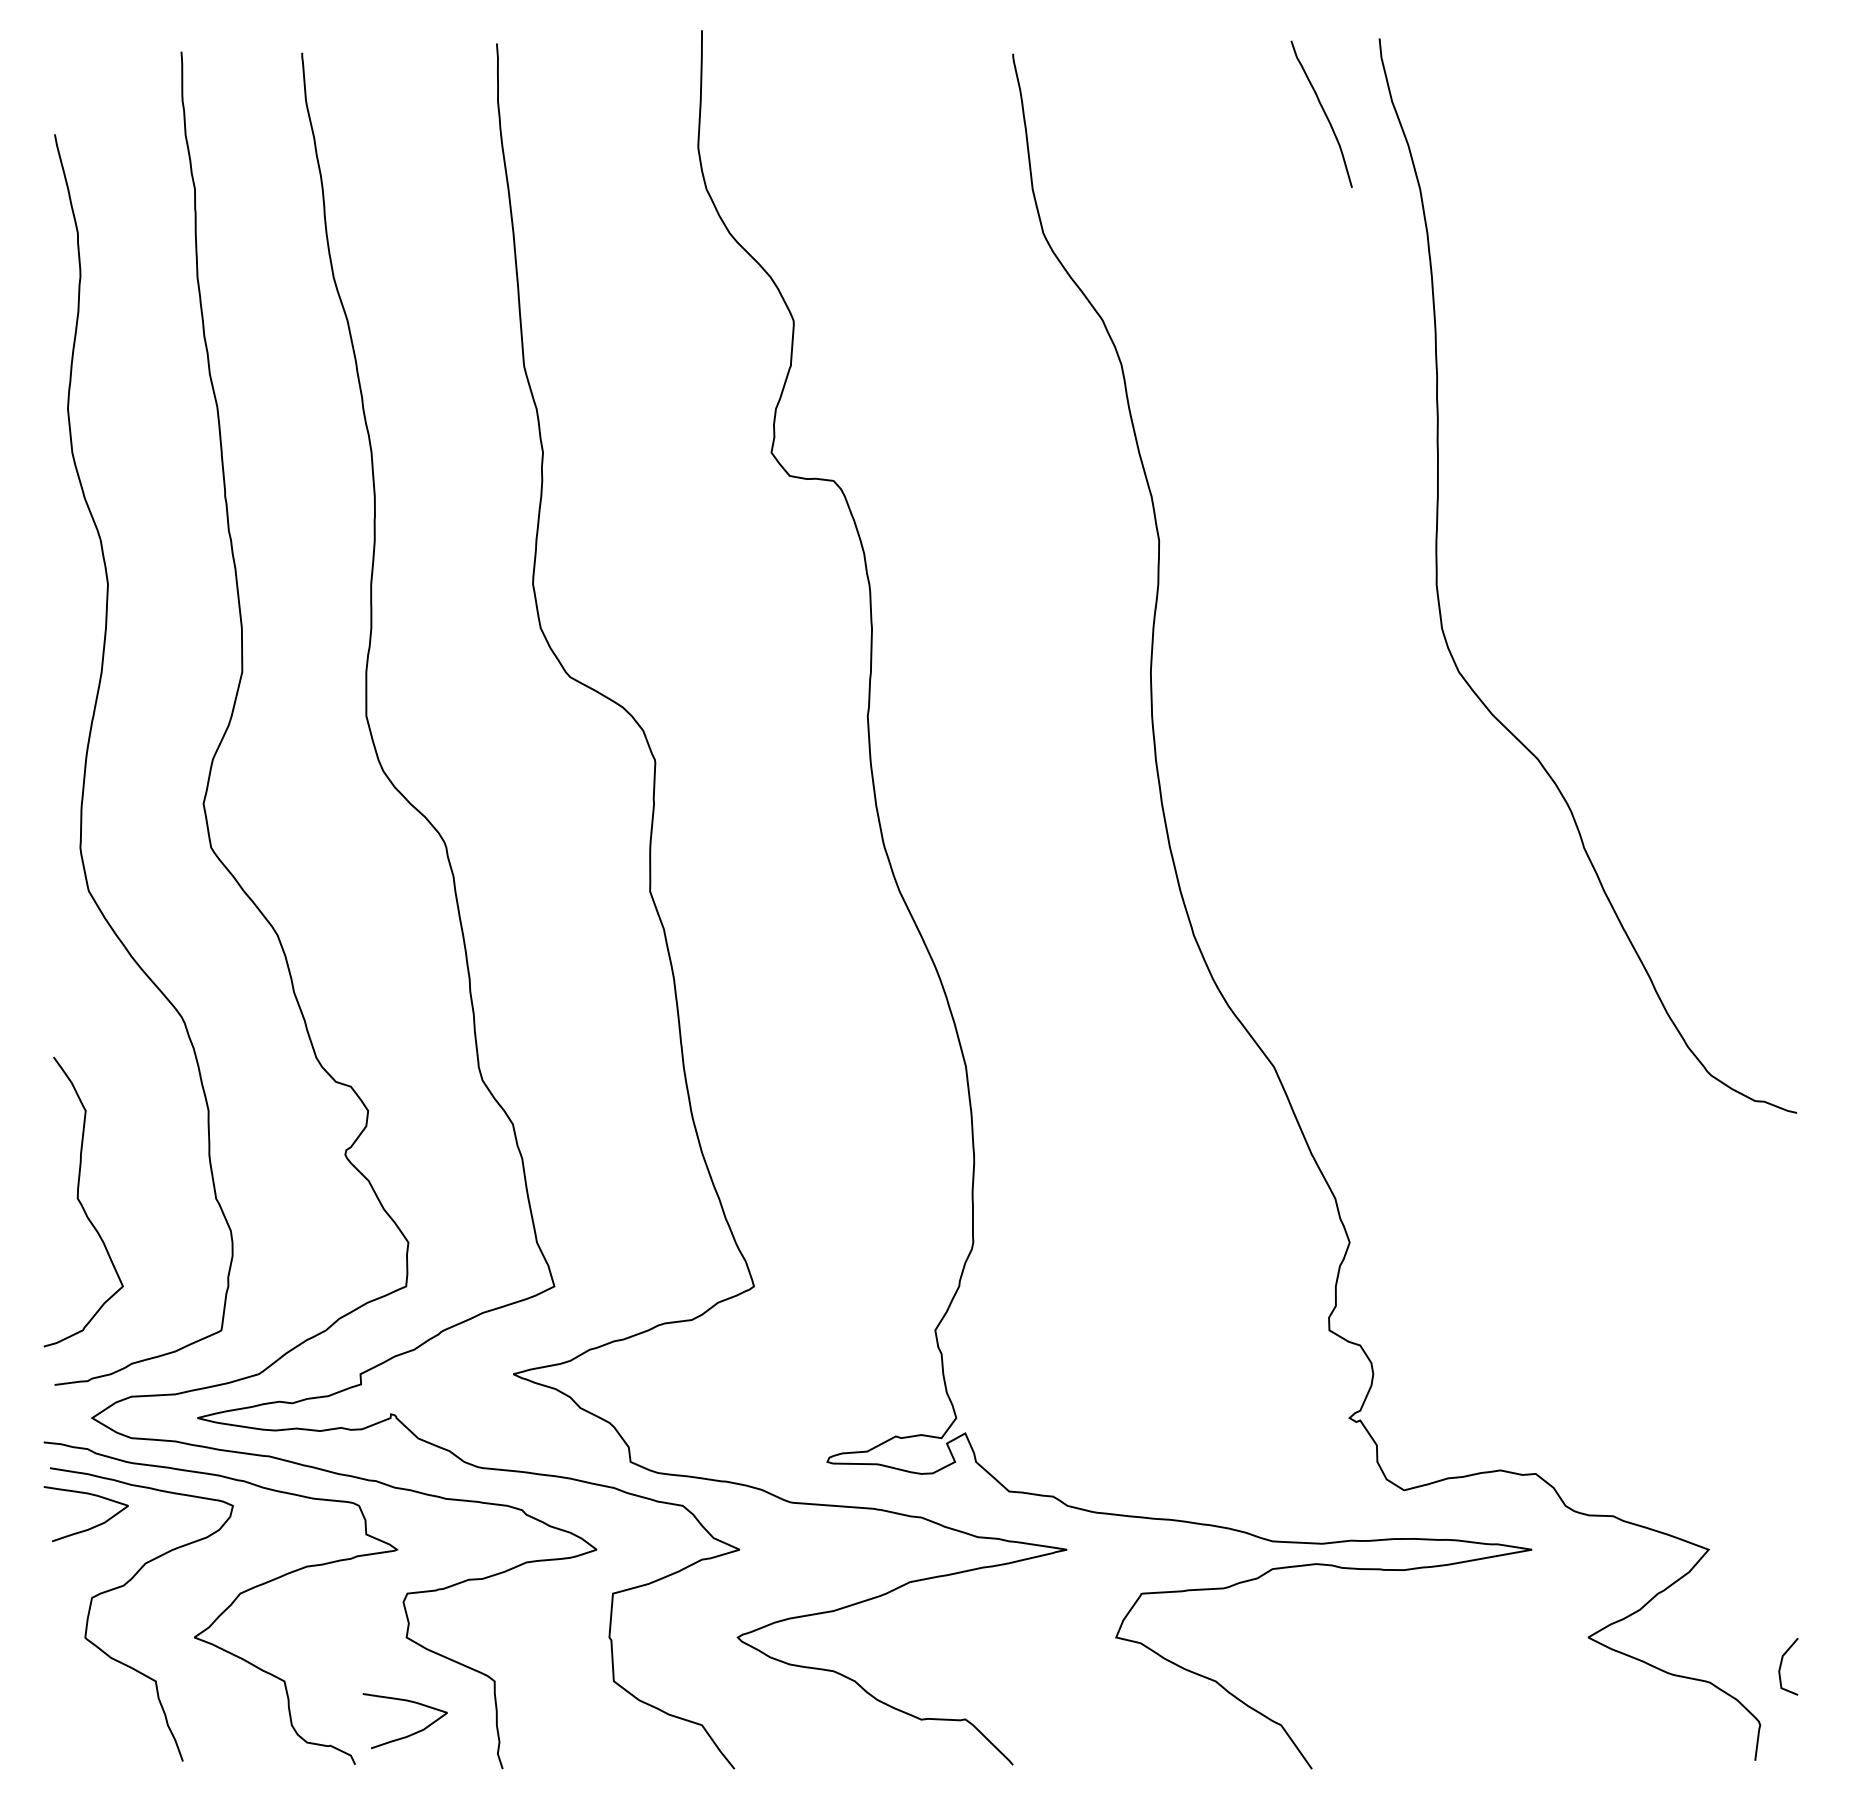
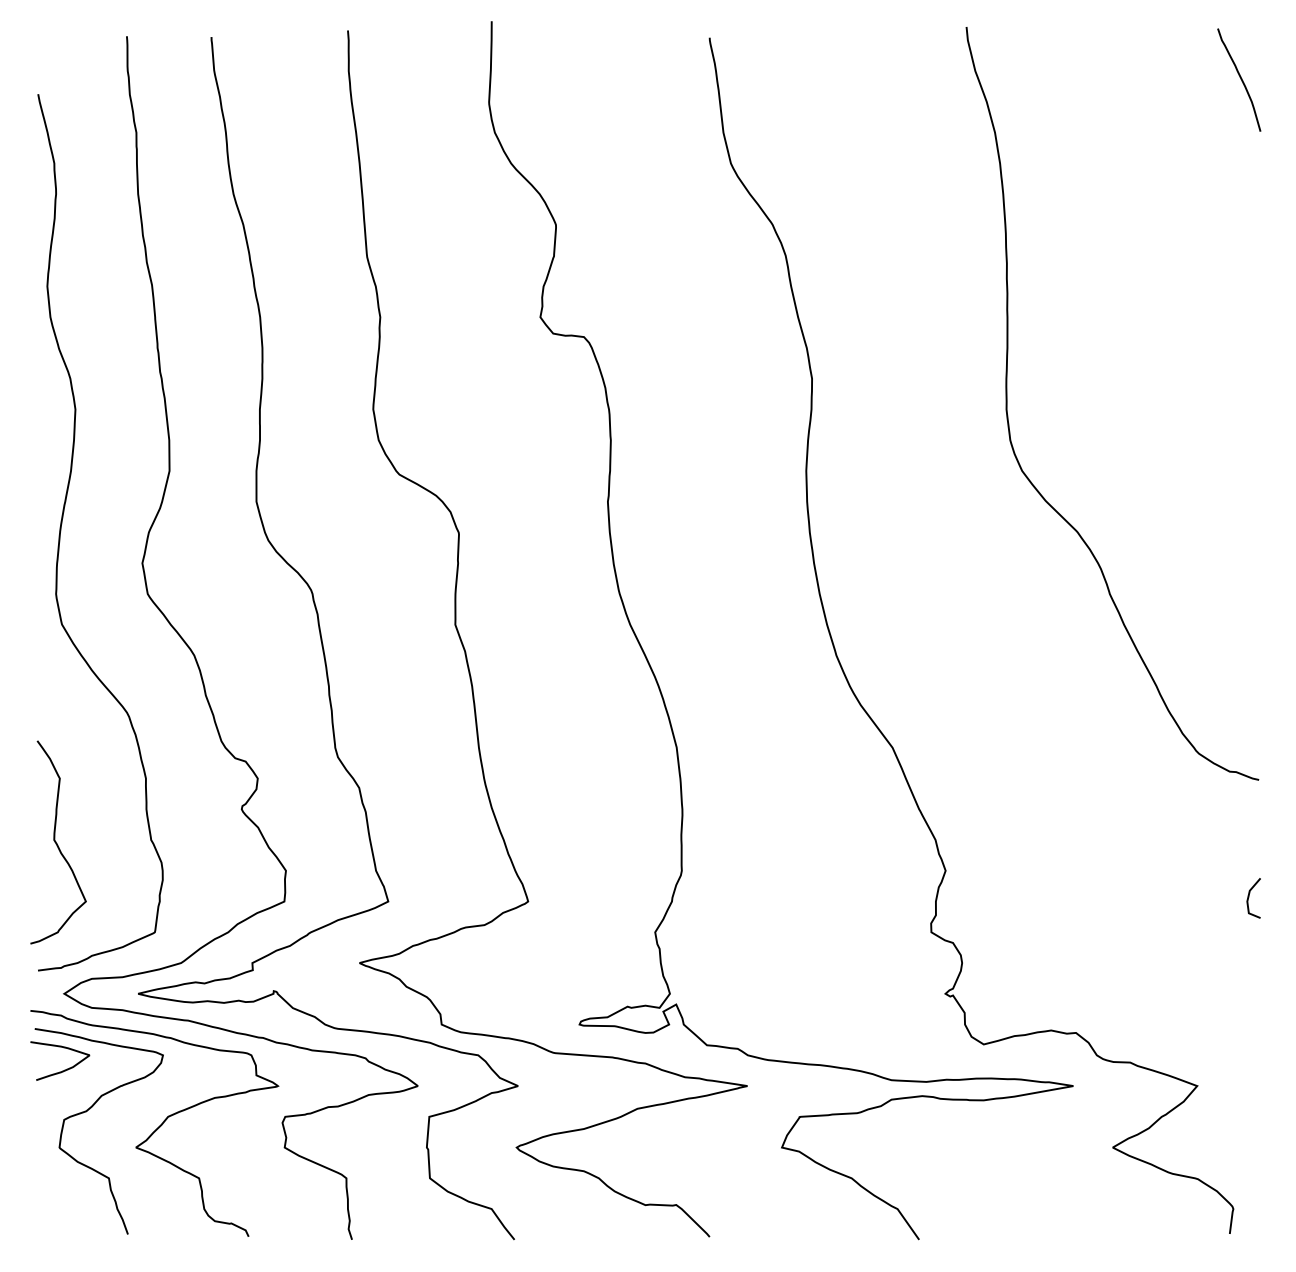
curve: (1323, 112) -> (1240, 78), moved
line: (1781, 1666) -> (1248, 898), moved
curve: (411, 1733) -> (288, 1214), removed

